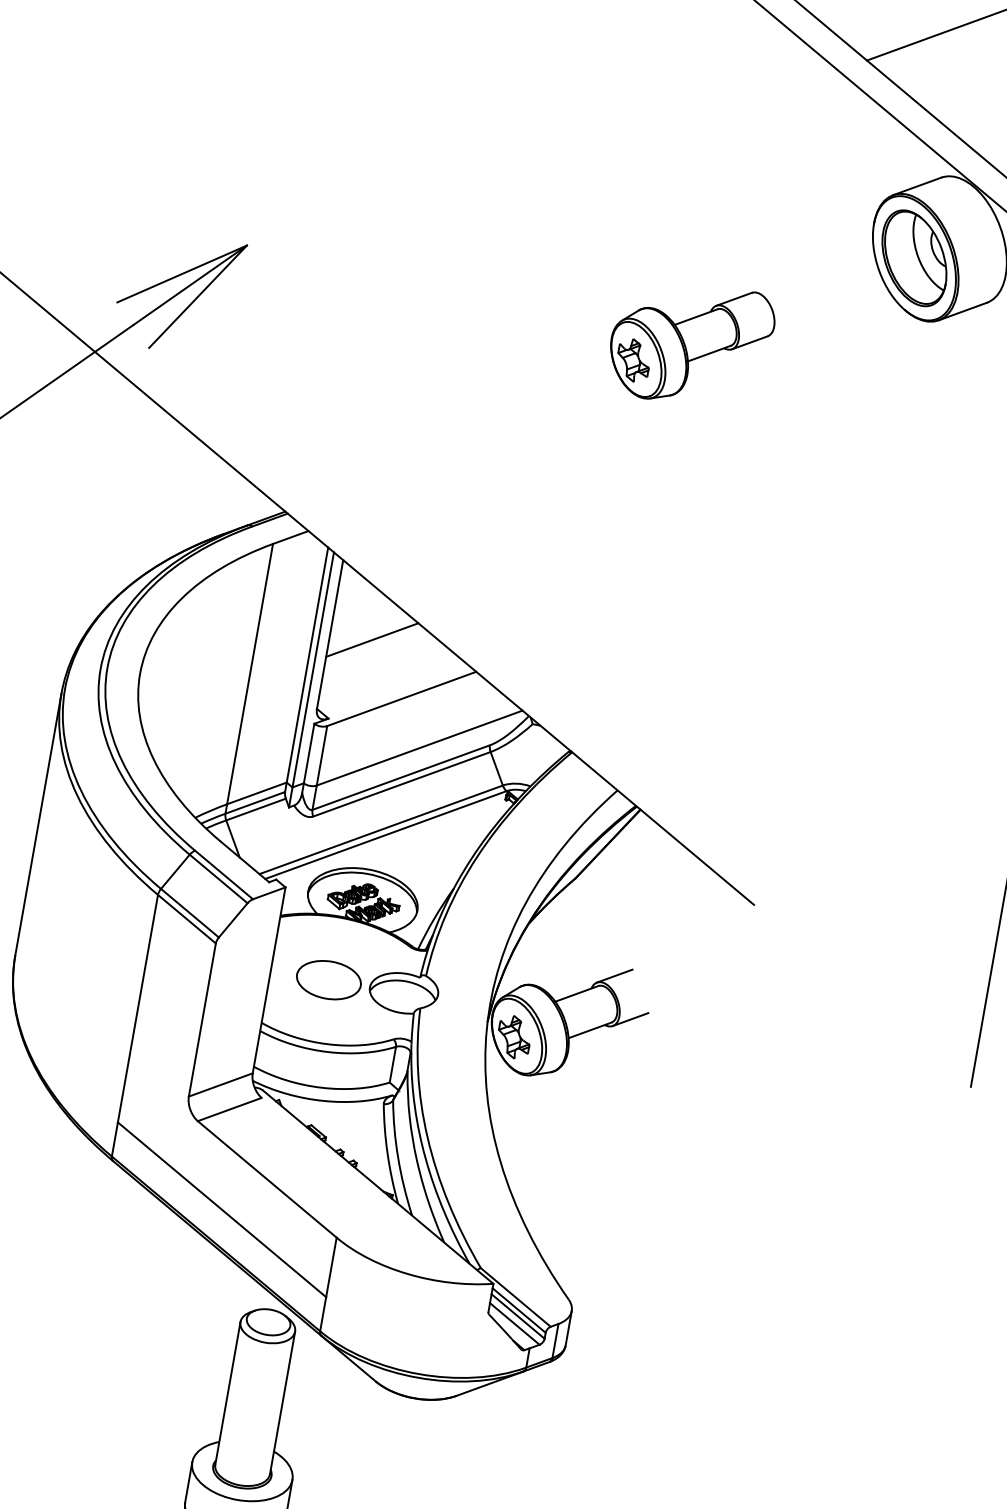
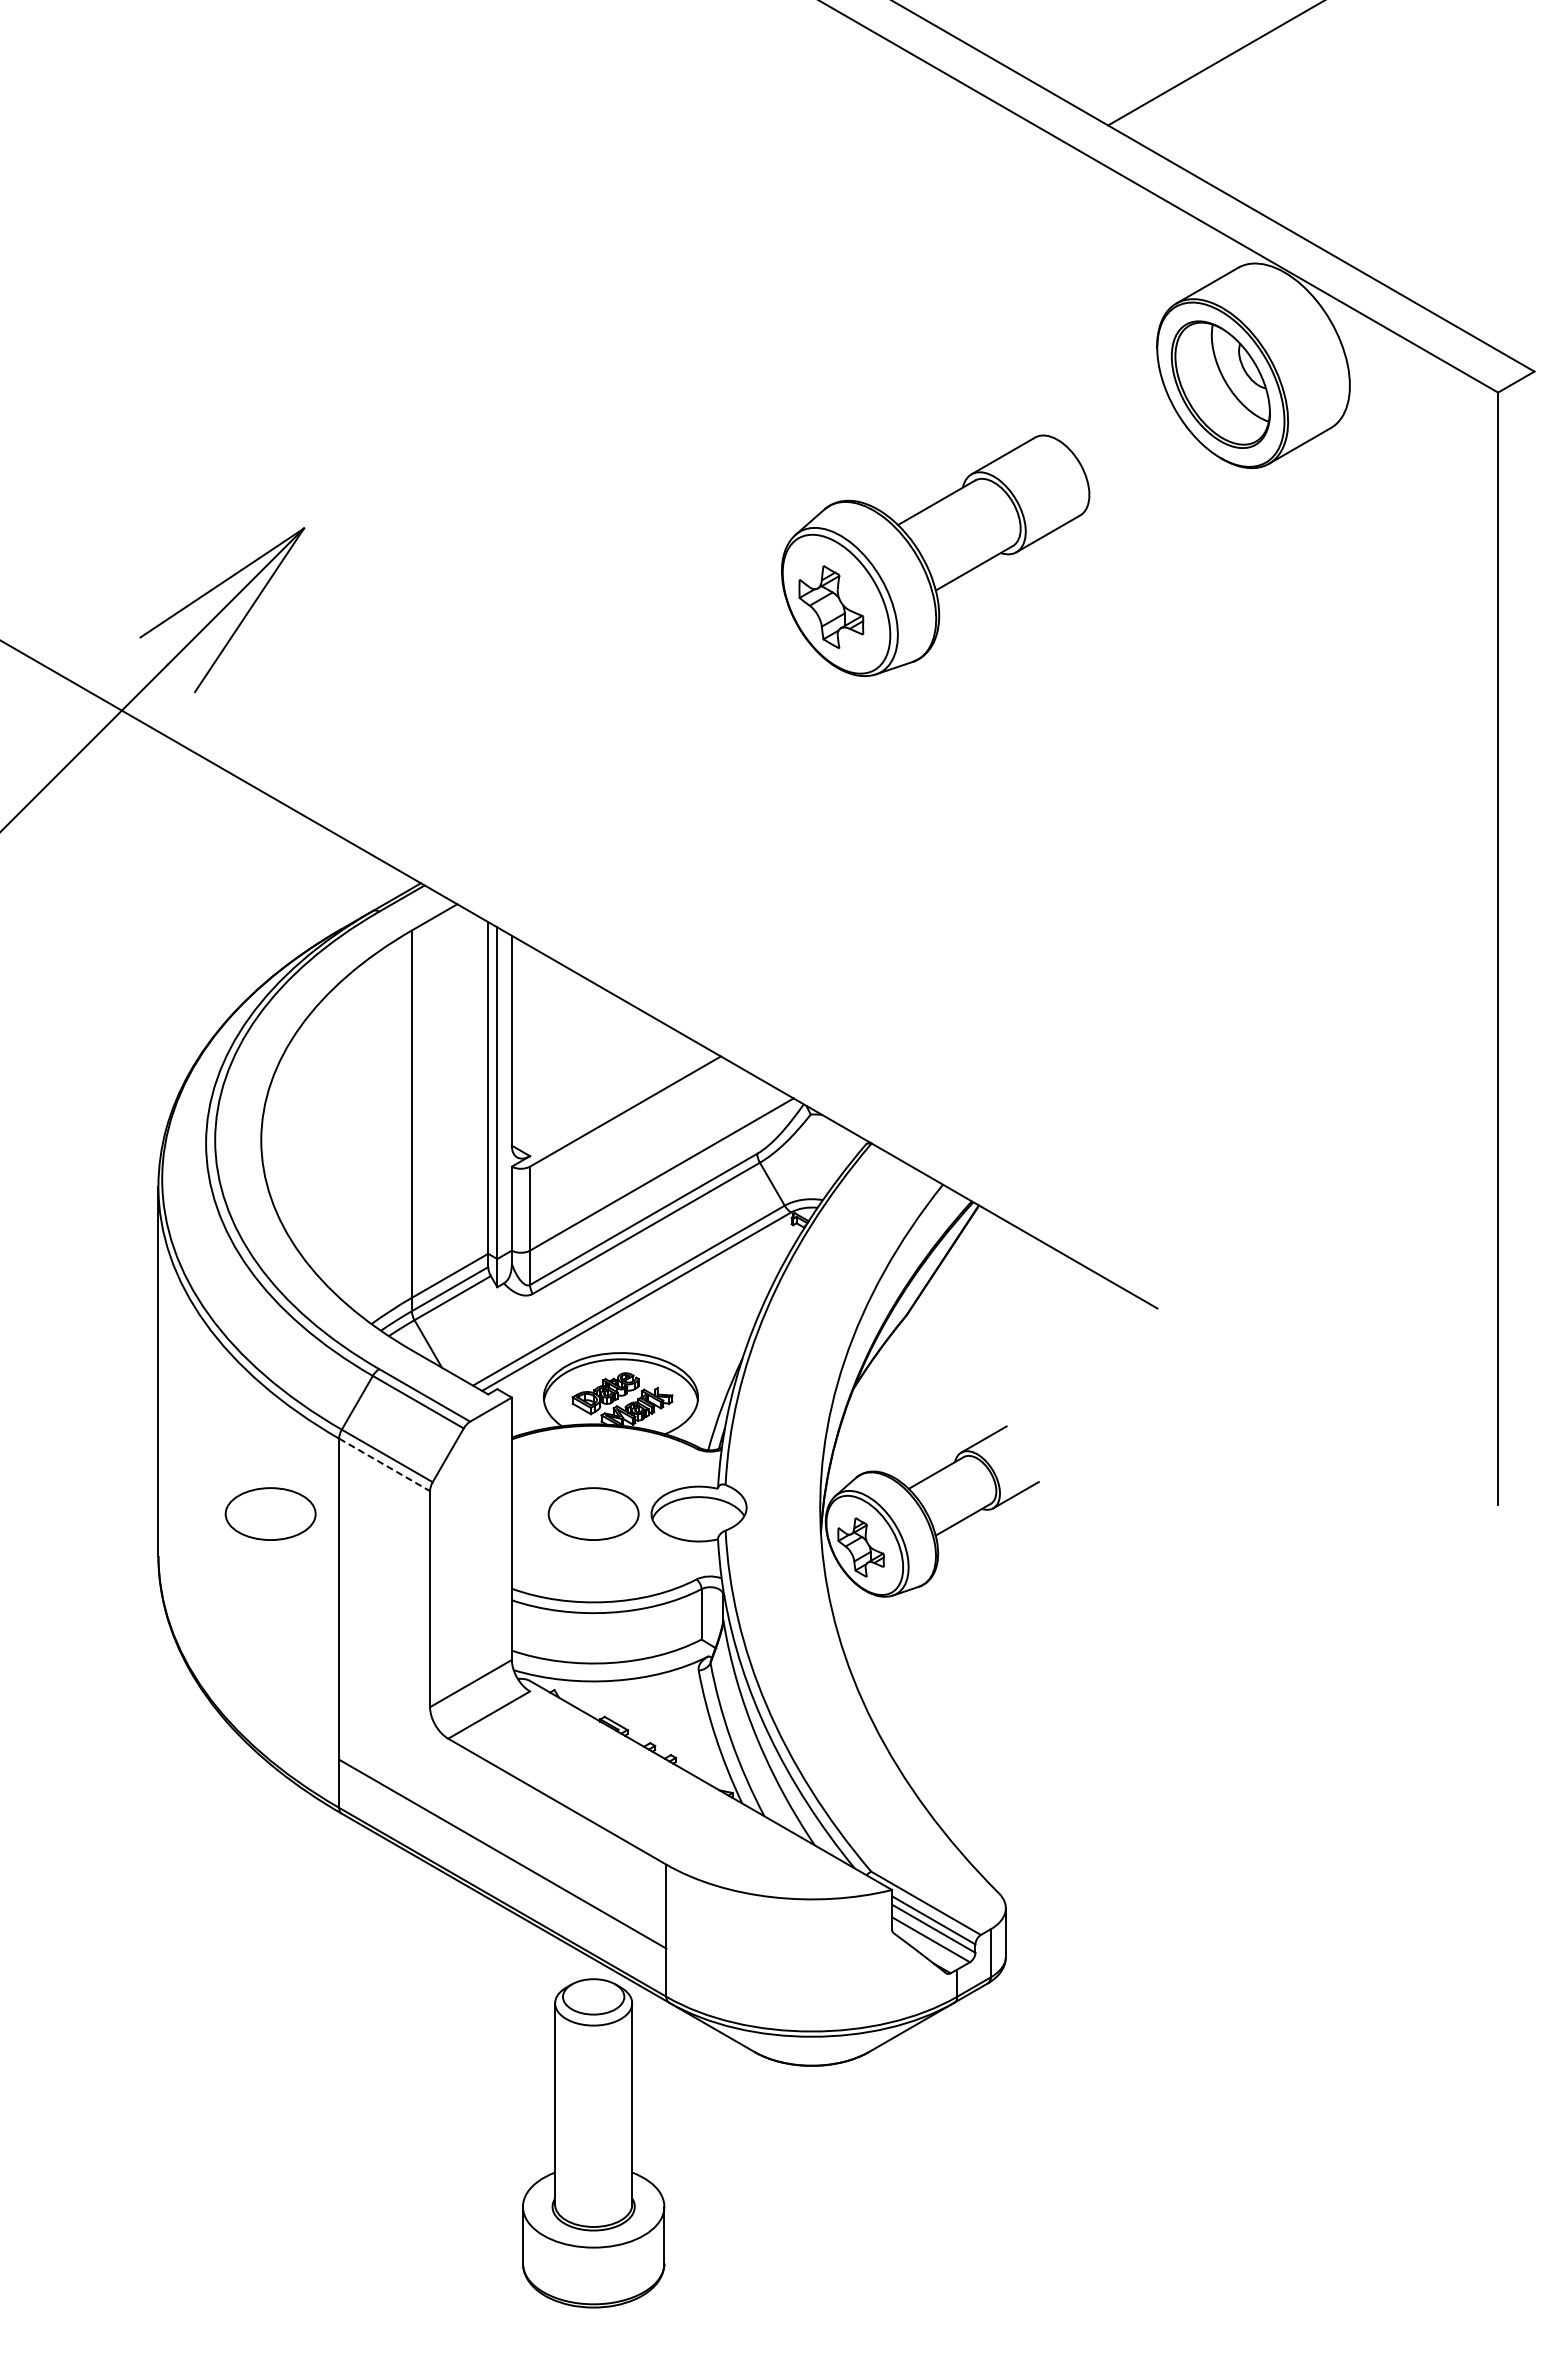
part: (690, 343) -> (935, 555), size x1.4
line: (372, 639) -> (570, 1037), removed
line: (187, 919) -> (385, 1465), solid -> dashed
part: (100, 939) -> (270, 1513), added

